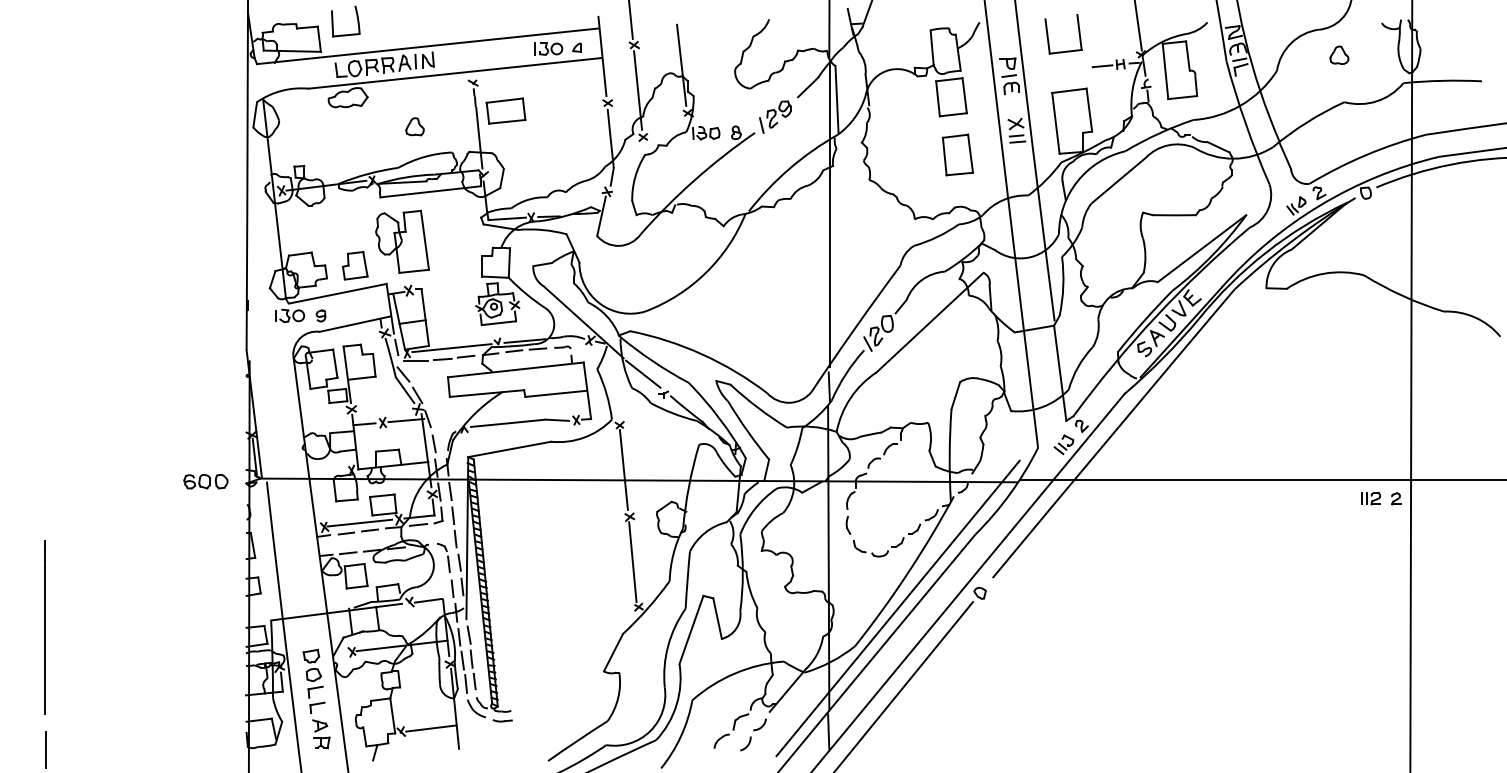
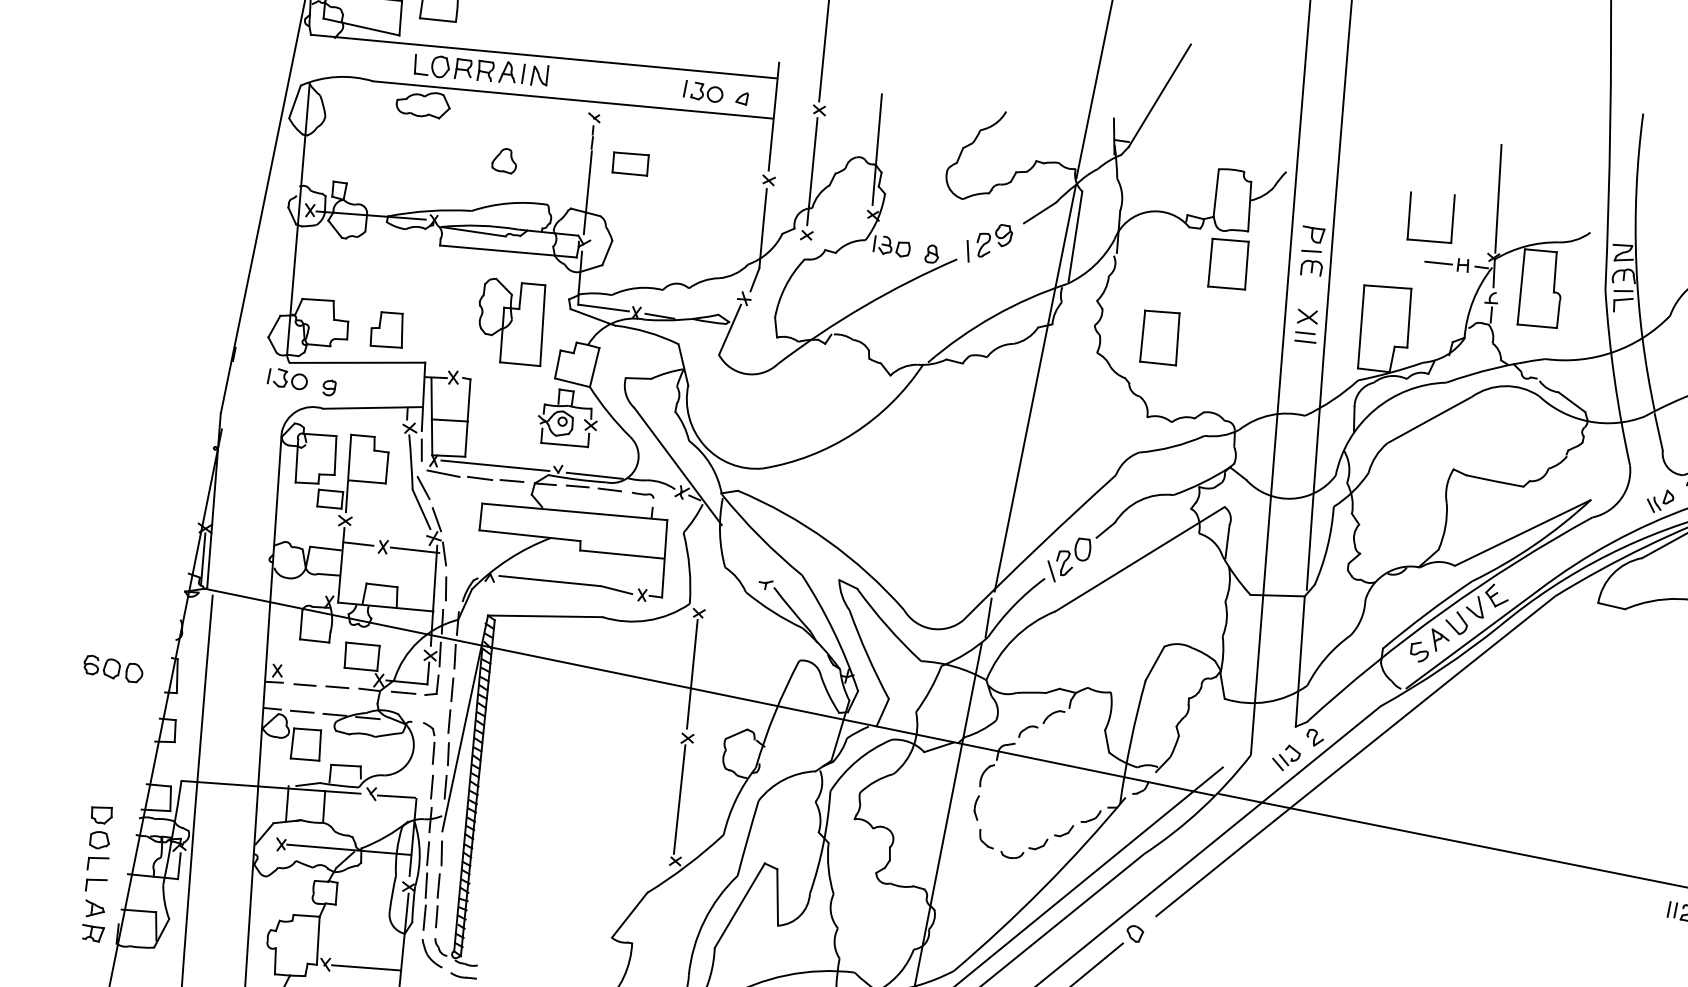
part: (1048, 34) -> (1411, 213), moved
part: (505, 110) -> (630, 162), size x0.7
part: (957, 154) -> (1160, 336), moved
part: (402, 241) -> (512, 321), moved
line: (643, 373) -> (744, 550), removed
part: (205, 481) -> (112, 668), moved
line: (359, 522) -> (325, 673), removed
part: (316, 698) -> (97, 872), moved

